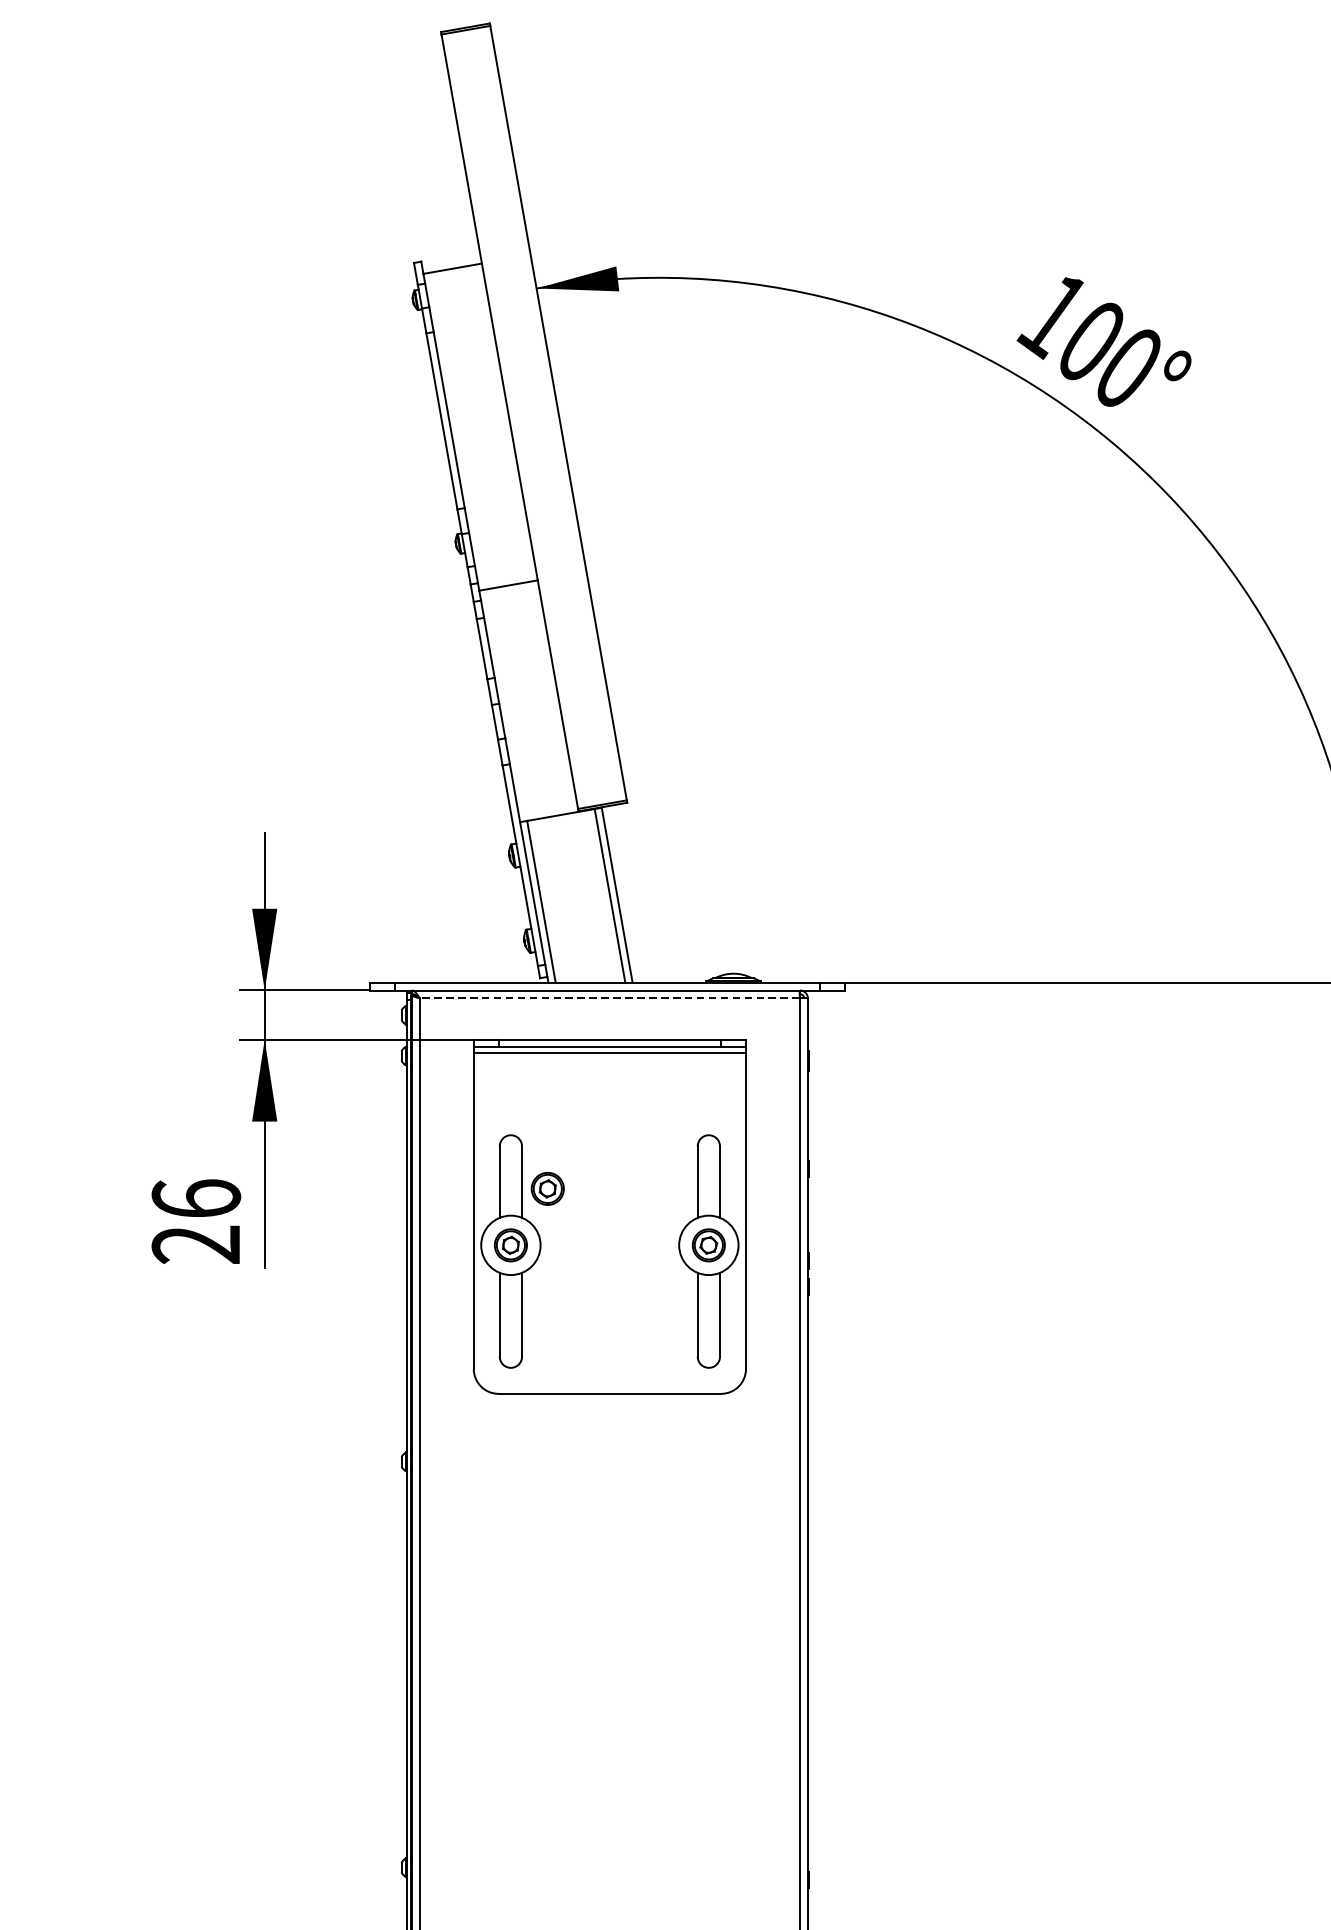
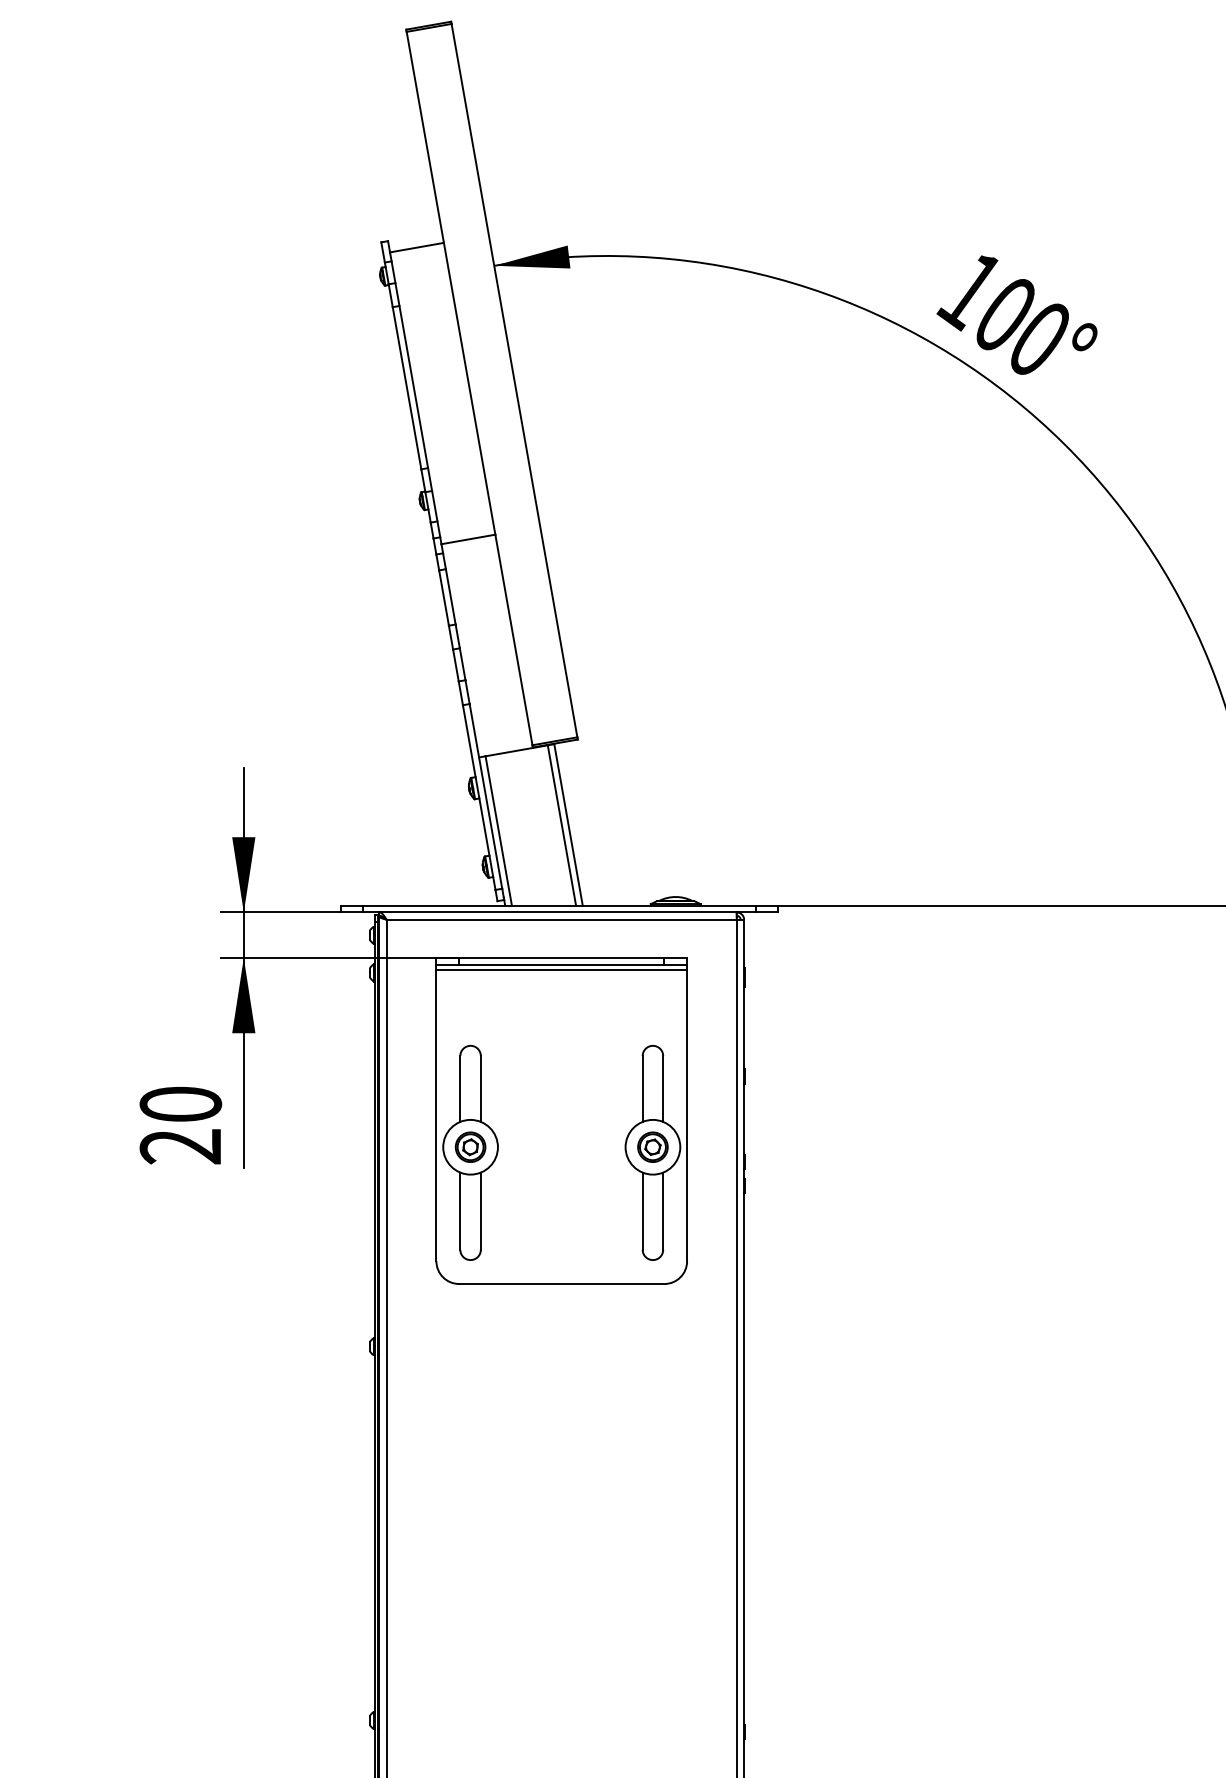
line: (609, 998) -> (561, 919), dashed -> solid
part: (547, 1188) -> (504, 1094), removed
text: (195, 1197) -> (180, 1103), 26 -> 20

